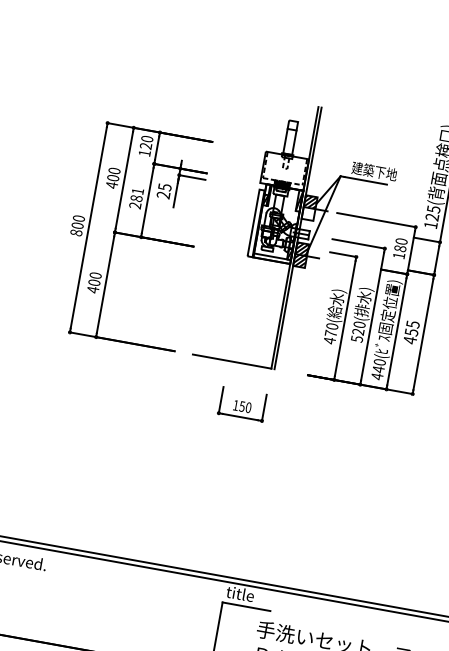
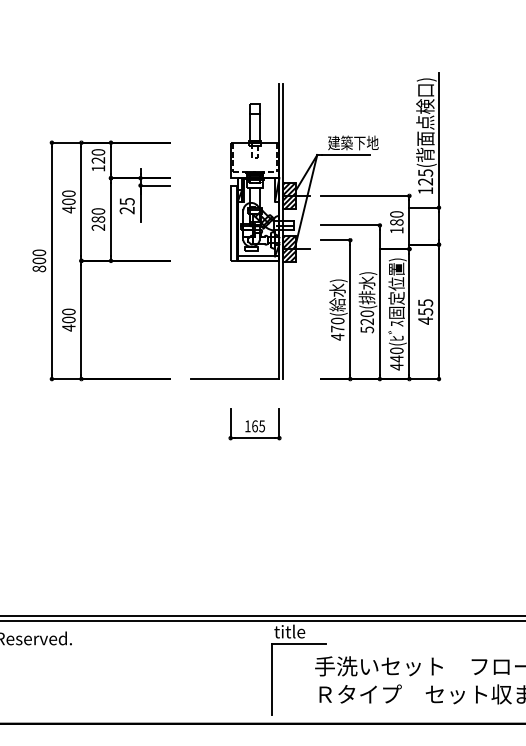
text: (137, 191) -> (98, 211), 281 -> 280
hatch: (308, 213) -> (289, 202), added
text: (245, 407) -> (258, 426), 150 -> 165

